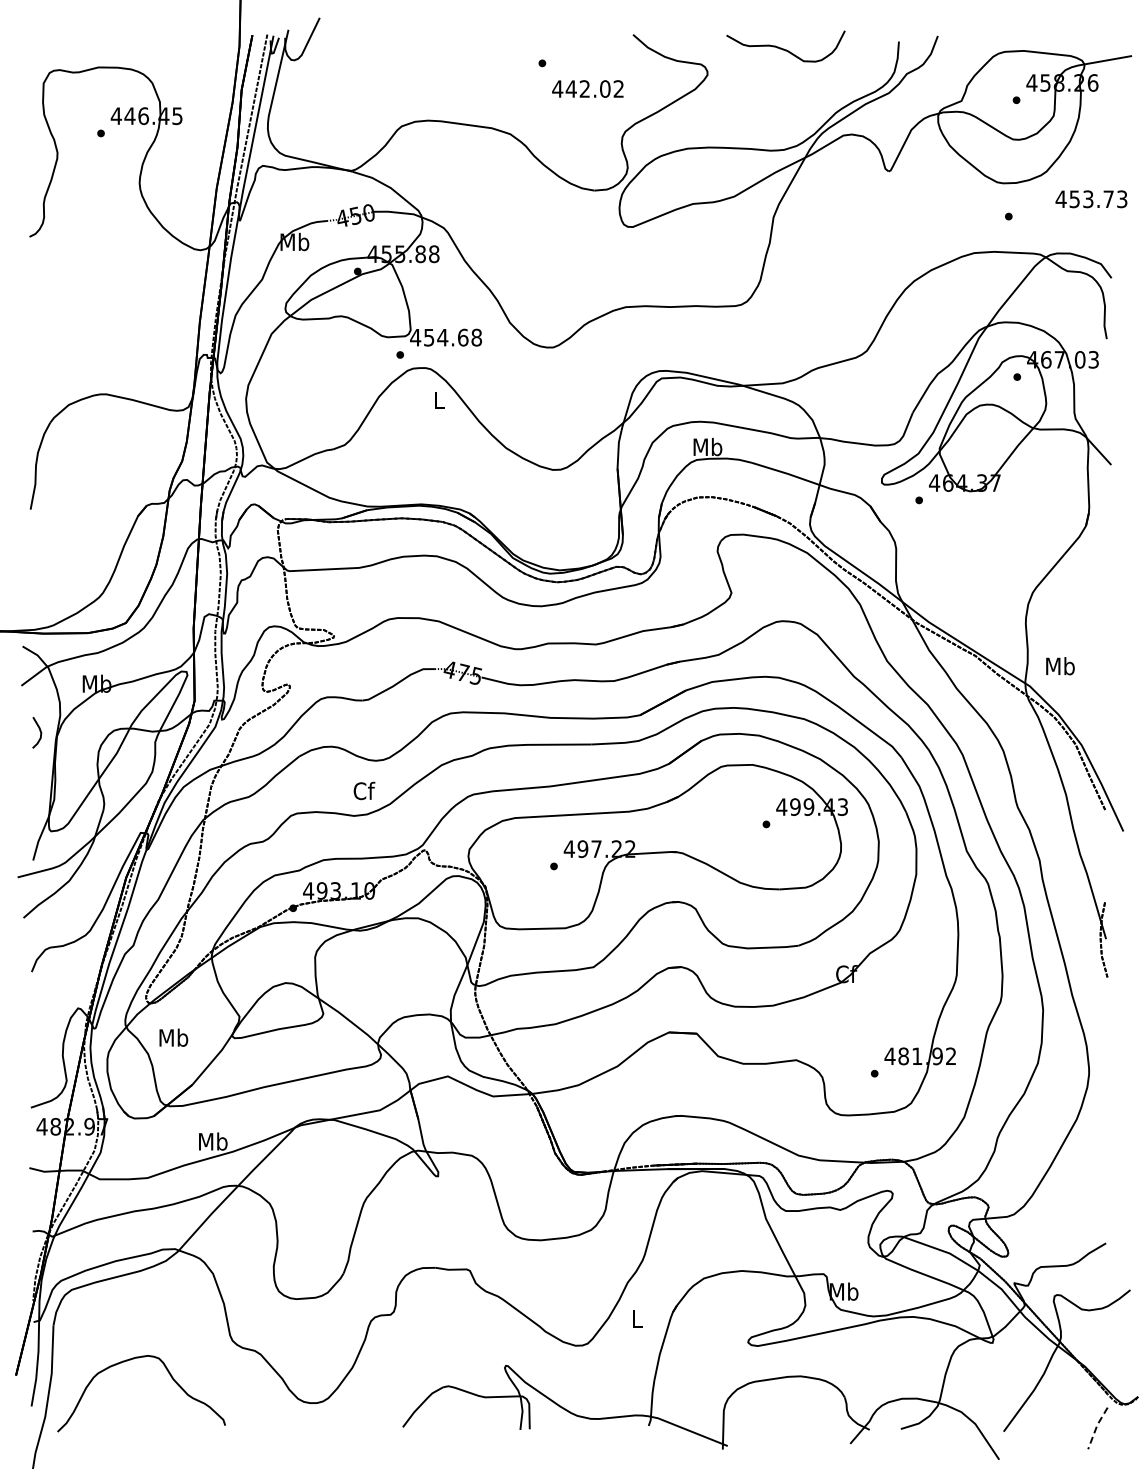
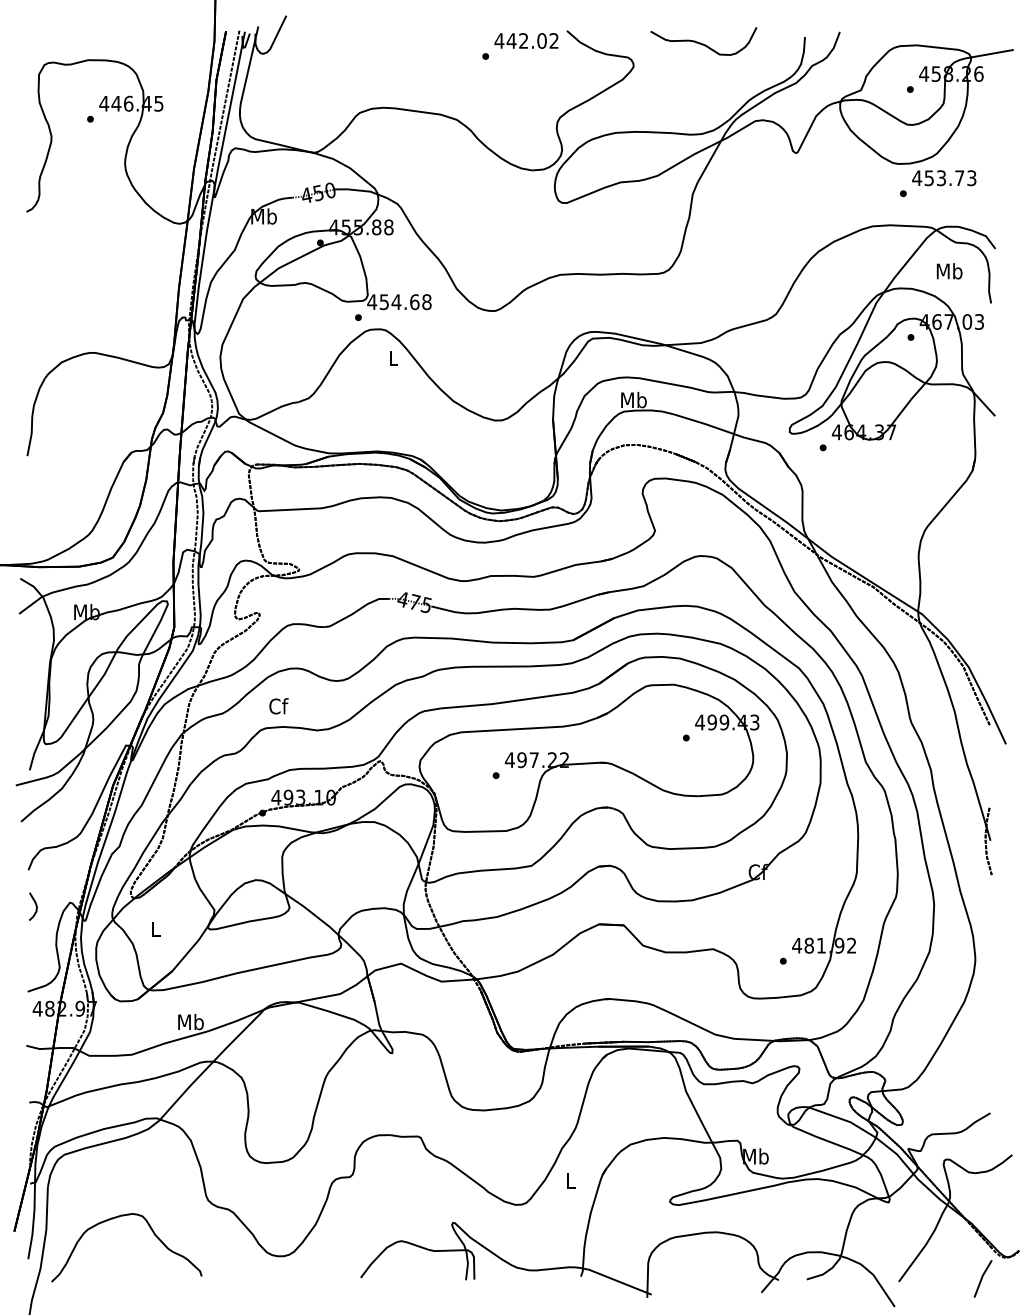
text: (587, 88) -> (526, 40), moved
text: (1091, 199) -> (944, 178), moved
text: (1060, 666) -> (949, 271), moved
curve: (39, 731) -> (35, 905), moved
text: (364, 790) -> (278, 705), moved
text: (173, 1037) -> (155, 928), Mb -> L
line: (1096, 1427) -> (981, 1278), dashed -> solid

